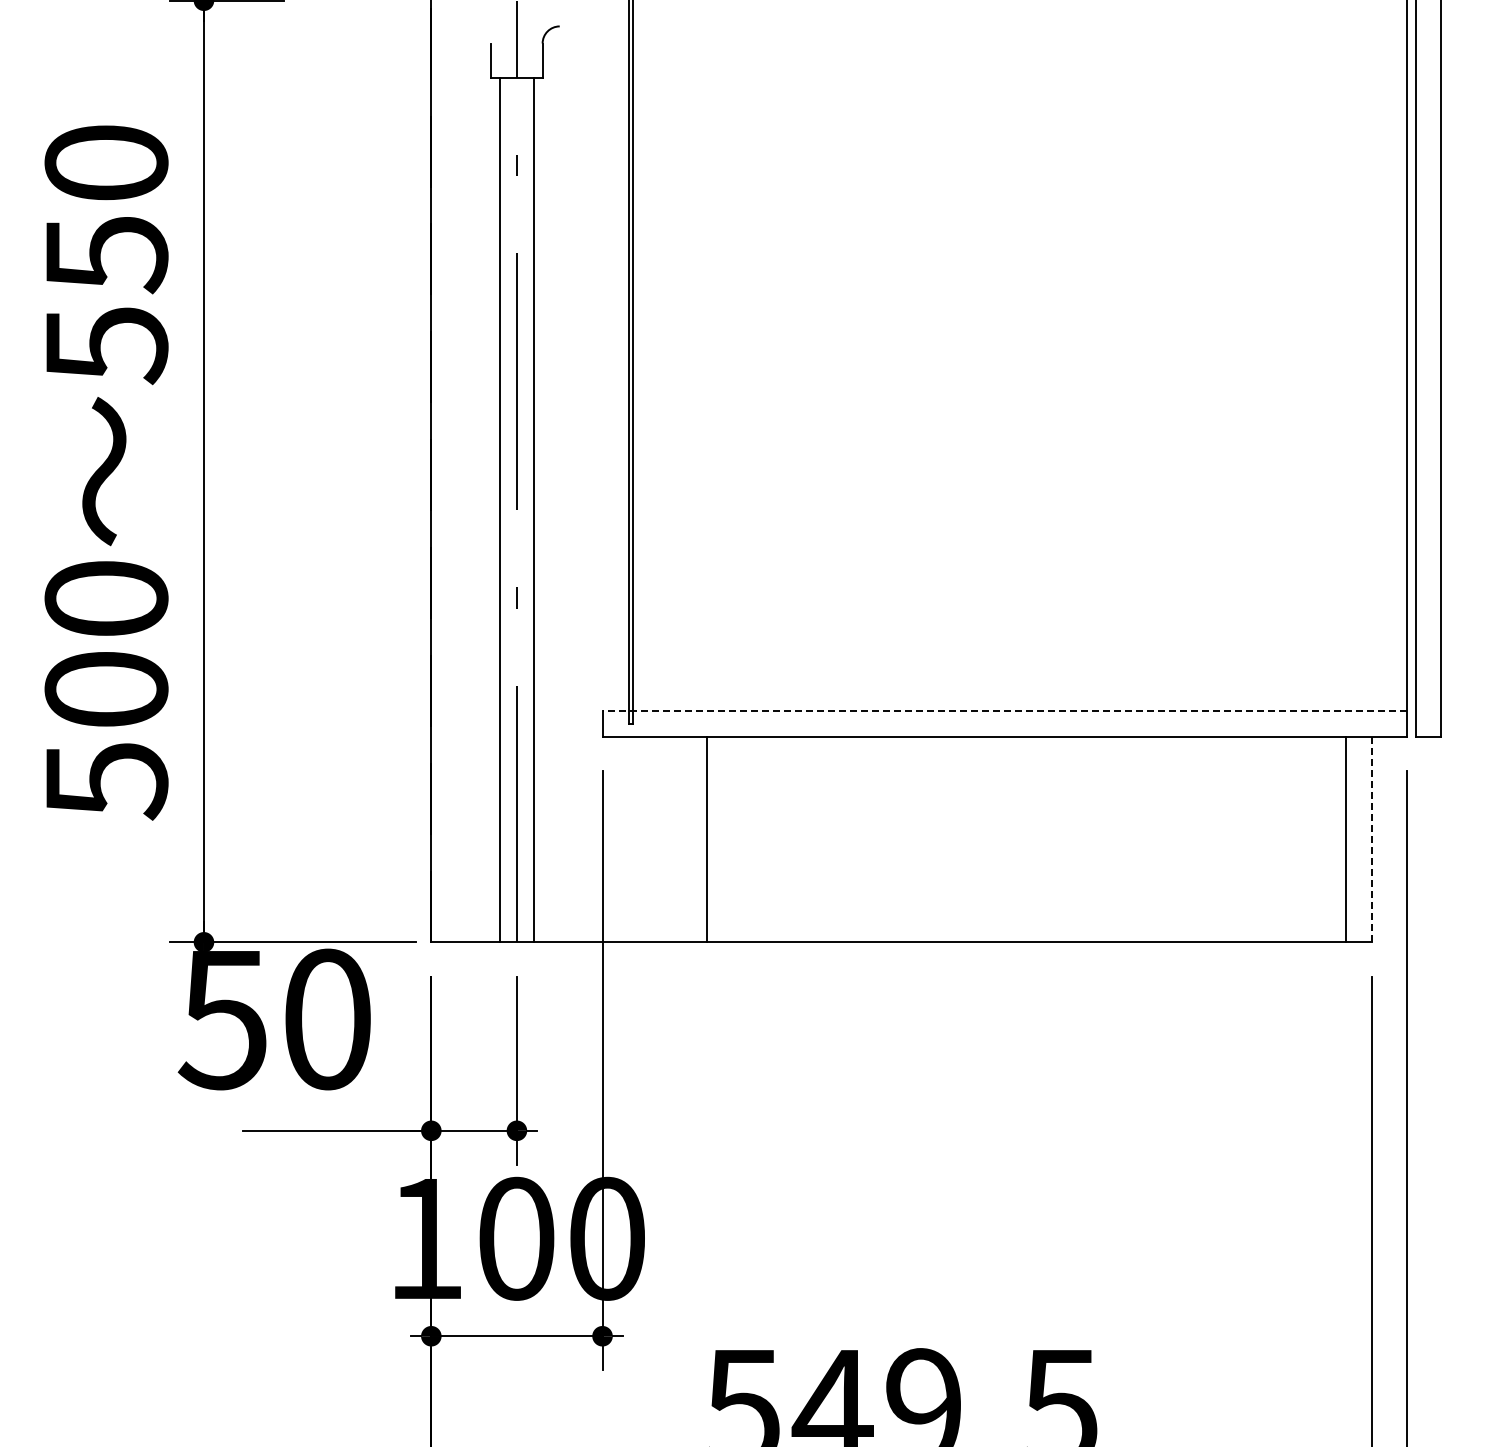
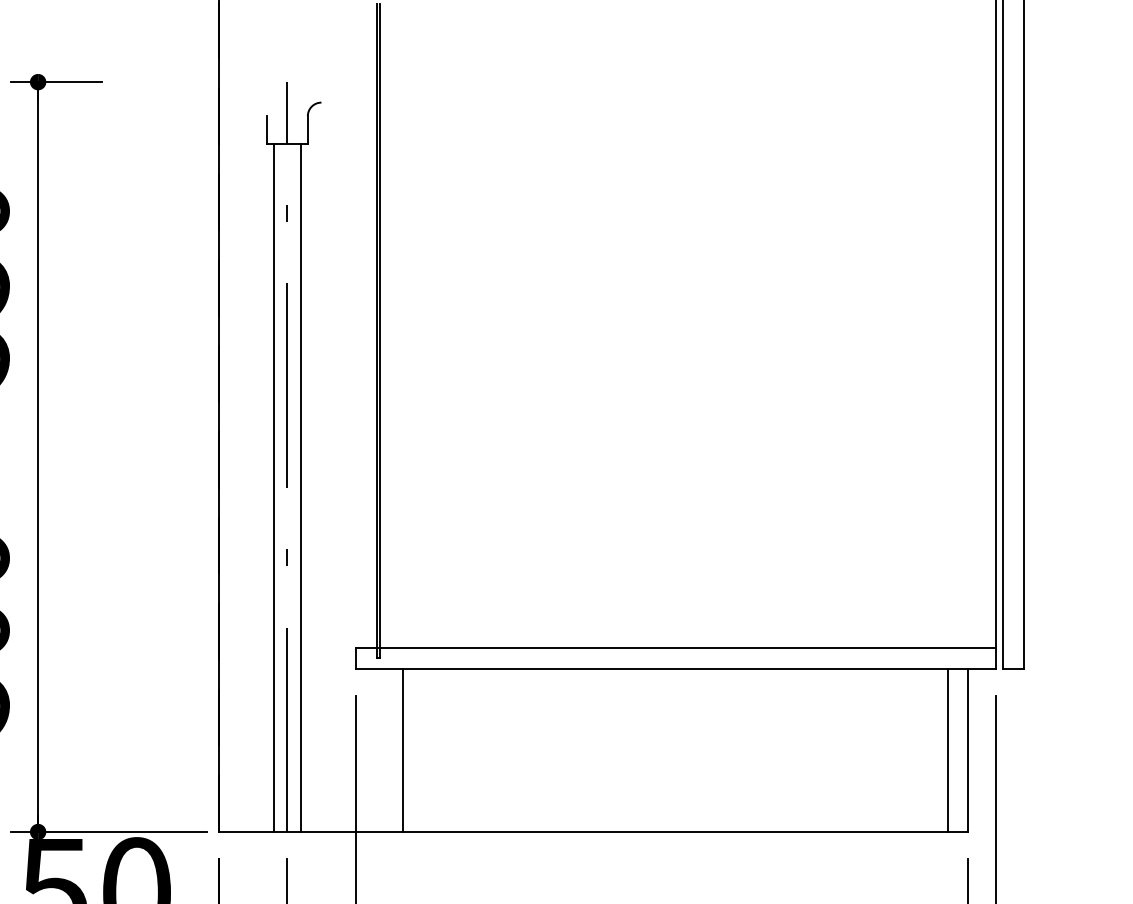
line: (1004, 711) -> (675, 648), dashed -> solid
line: (706, 839) -> (402, 750), moved
line: (1372, 839) -> (968, 750), dashed -> solid

